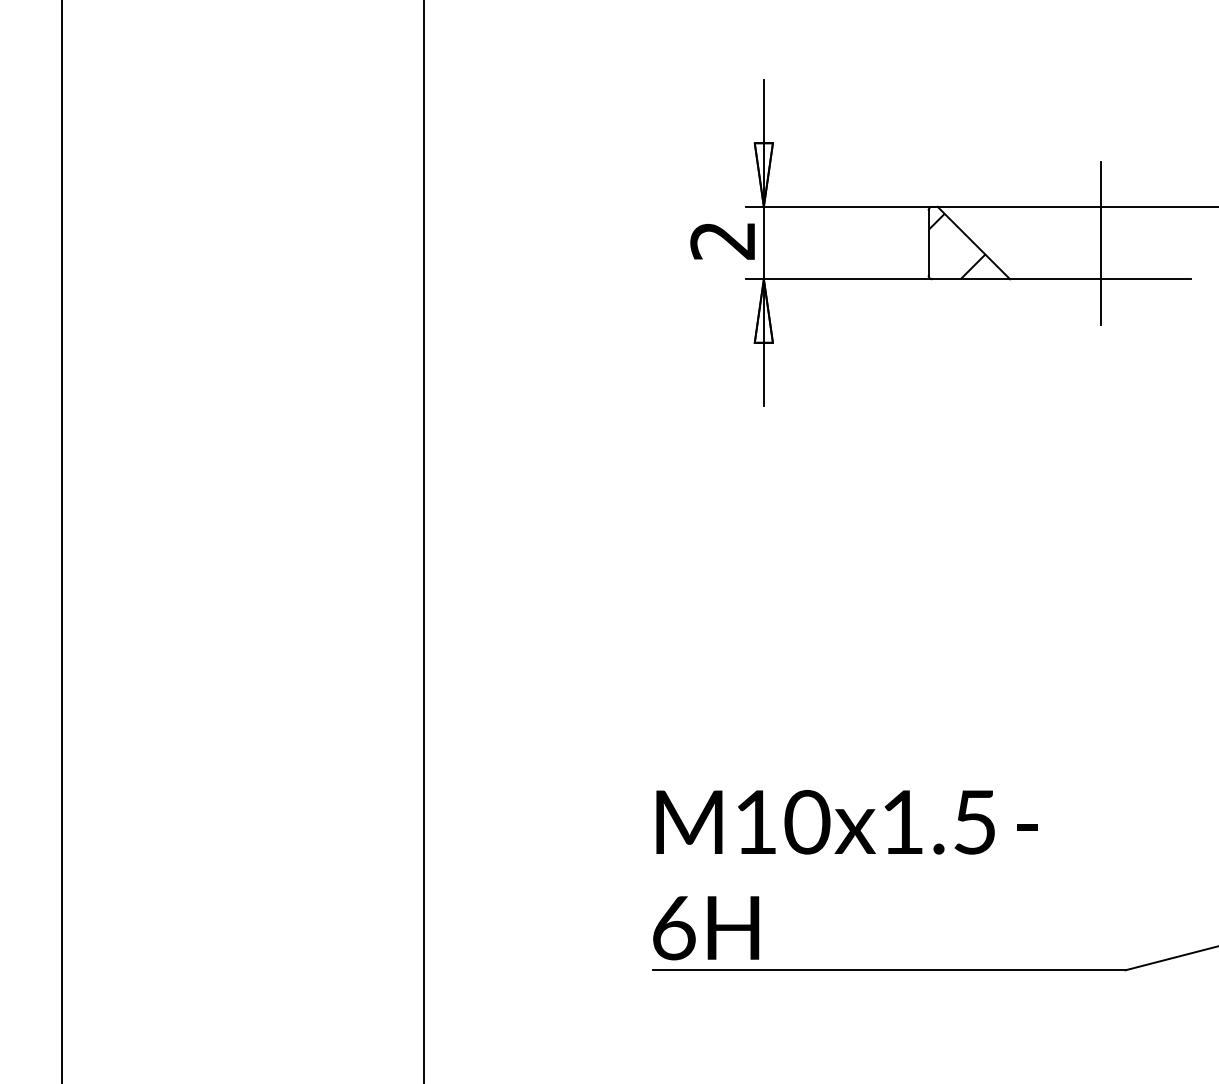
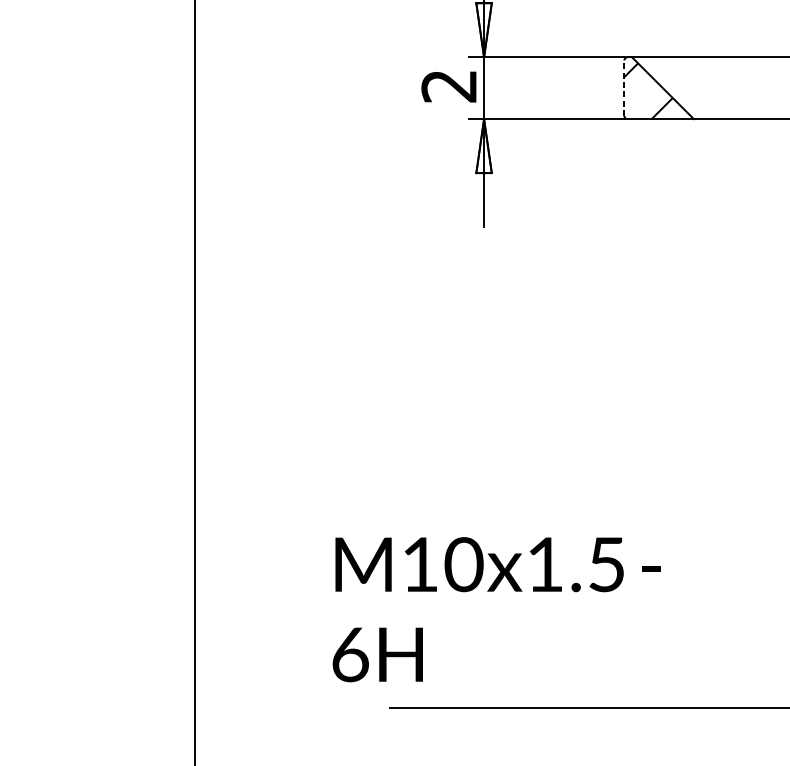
line: (1100, 242) -> (770, 87), removed
line: (928, 243) -> (624, 88), solid -> dashed
text: (845, 875) -> (496, 609), moved

